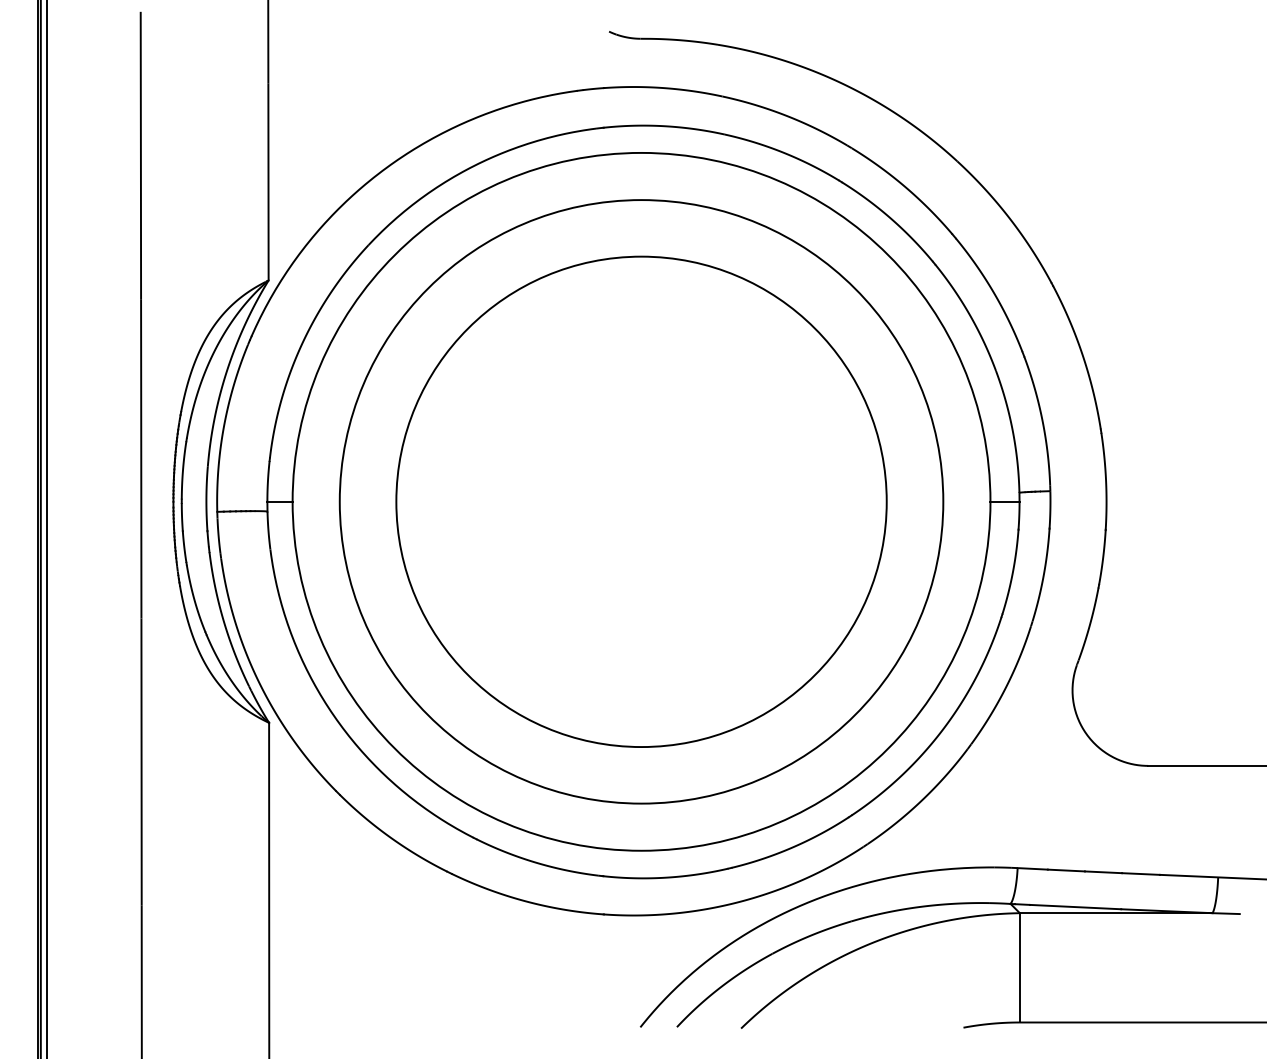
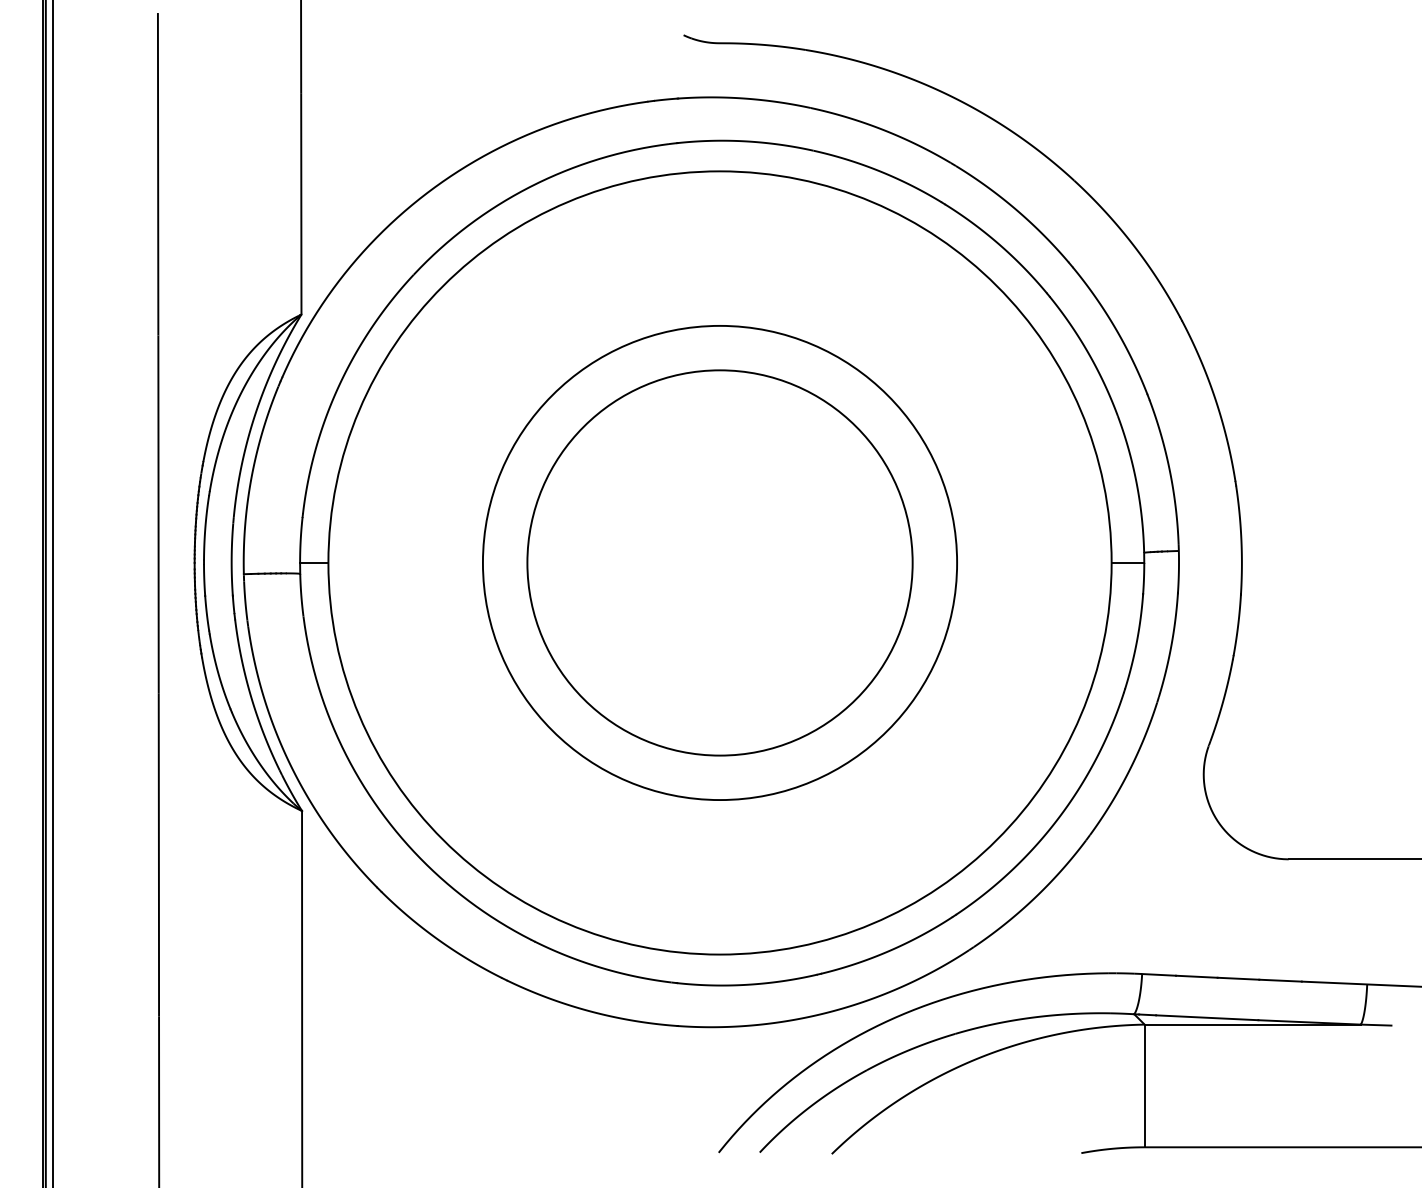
circle: (641, 501) -> (719, 562), size x0.7
circle: (641, 501) -> (719, 562), size x0.7

